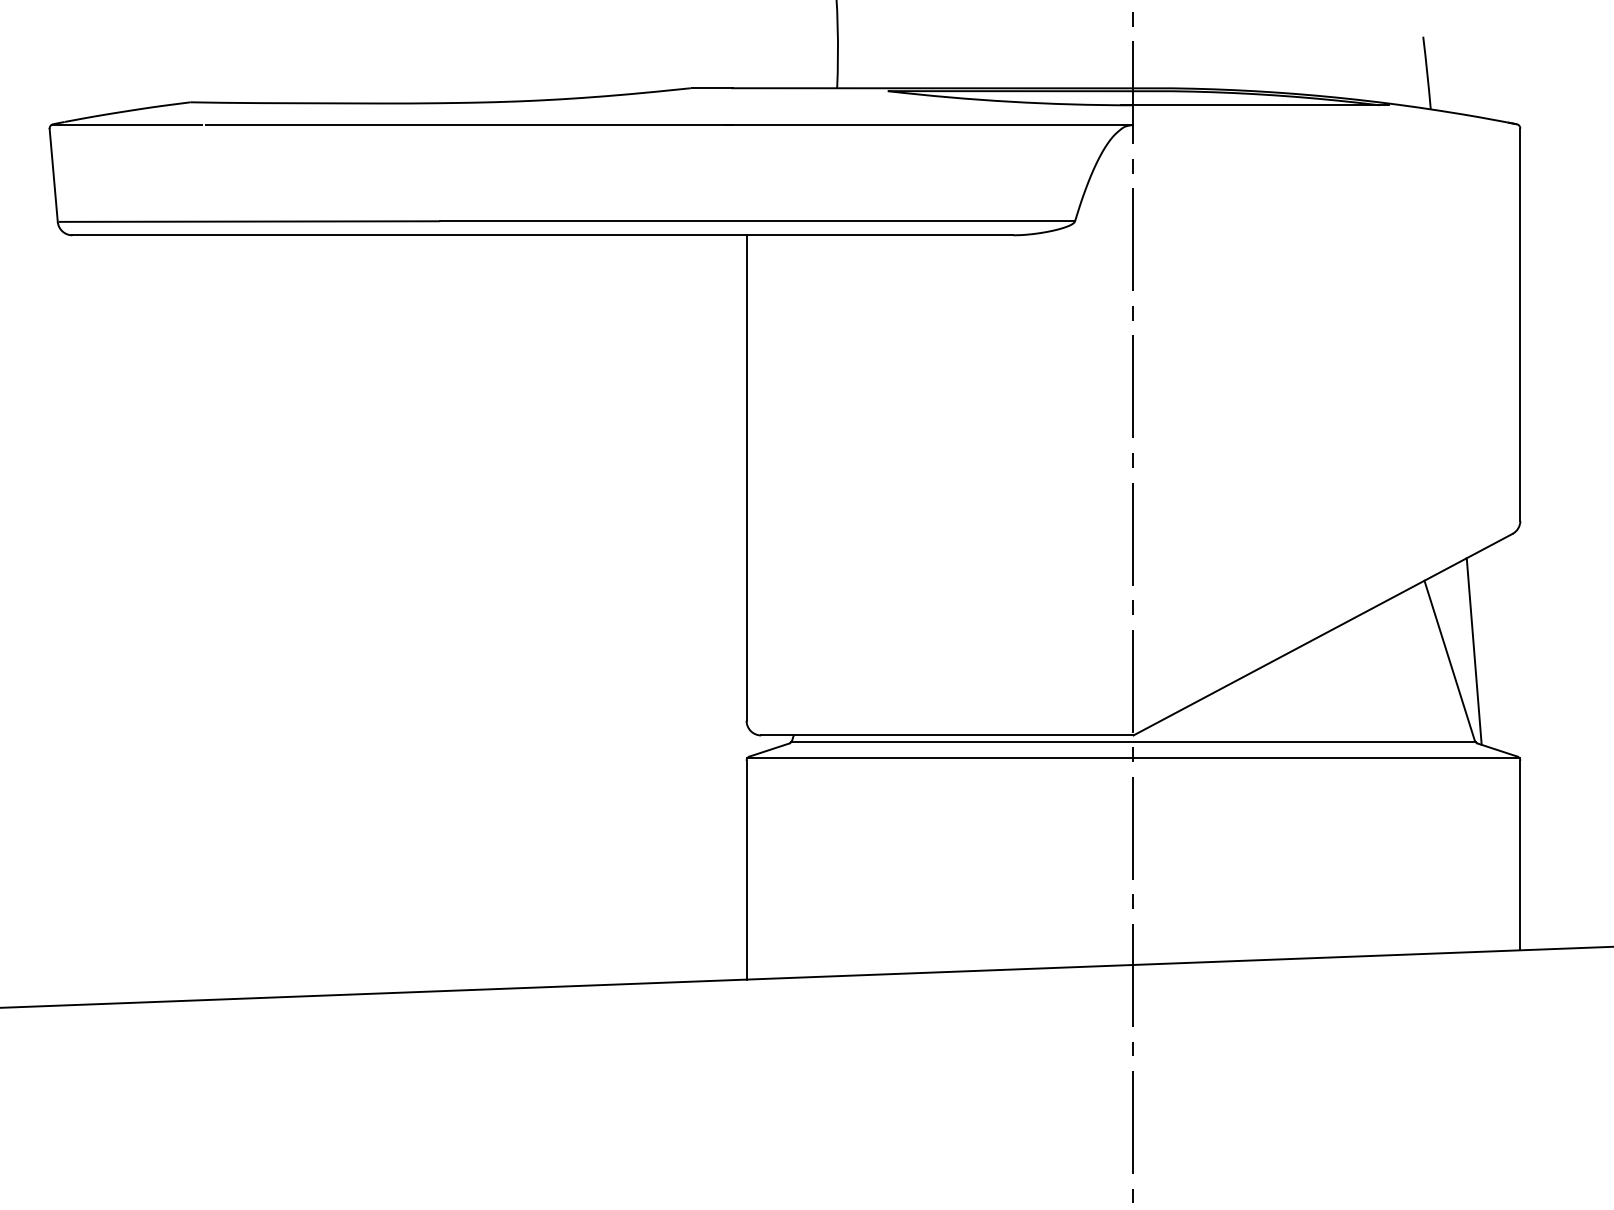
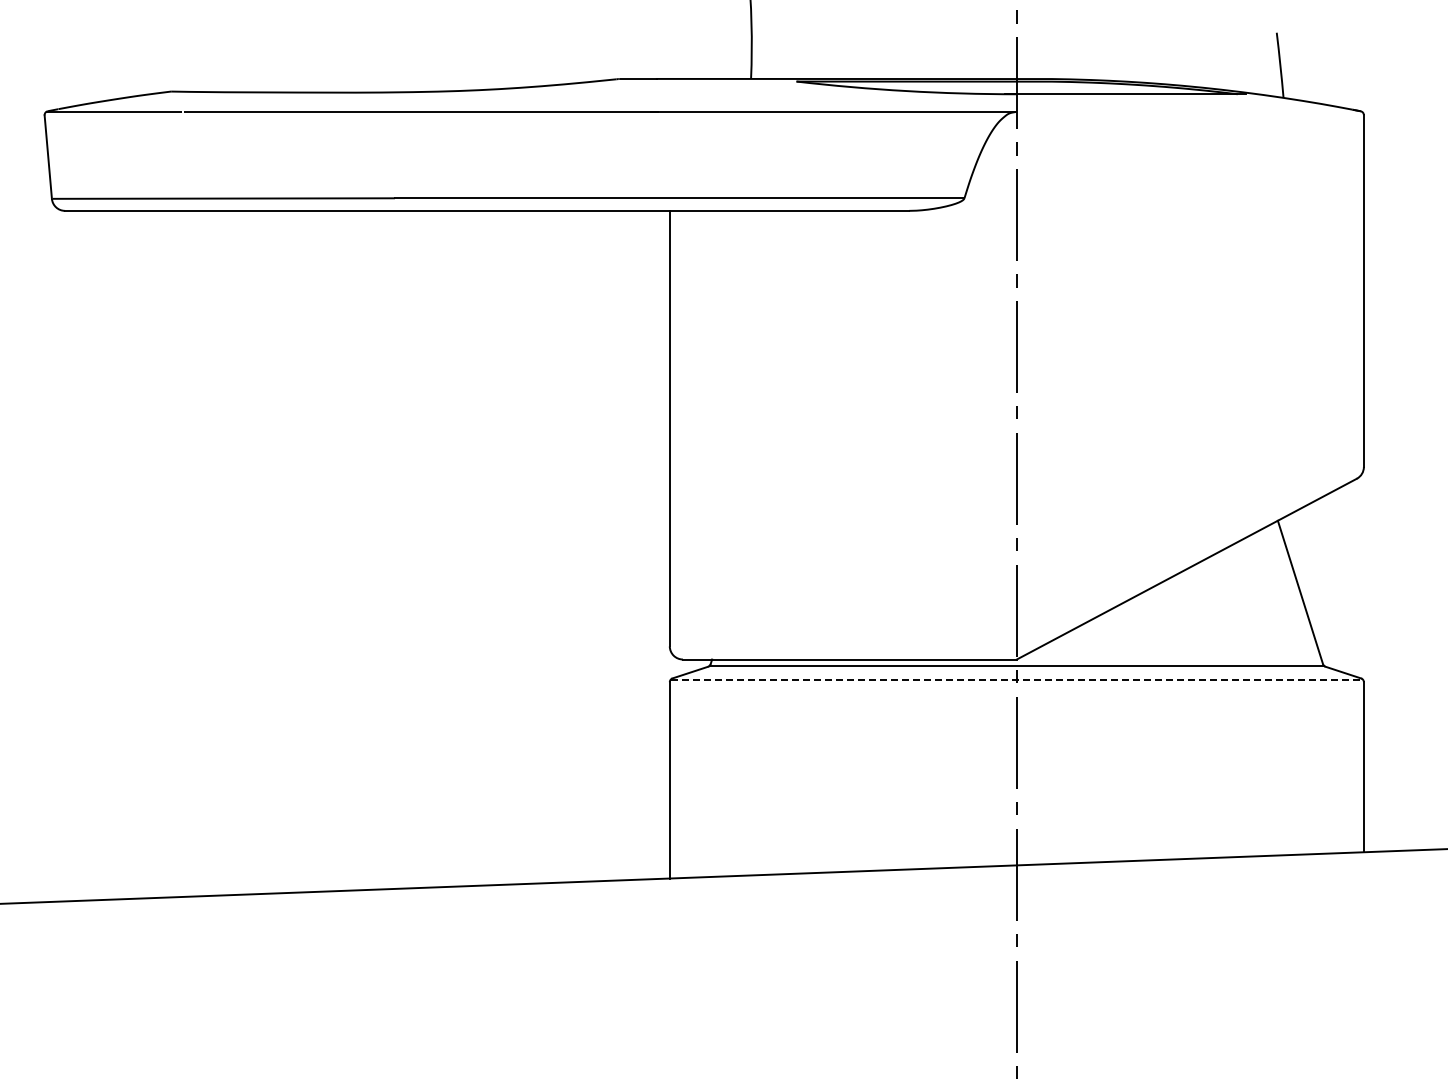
line: (1474, 650) -> (1322, 583), removed
line: (1134, 757) -> (1017, 679), solid -> dashed

